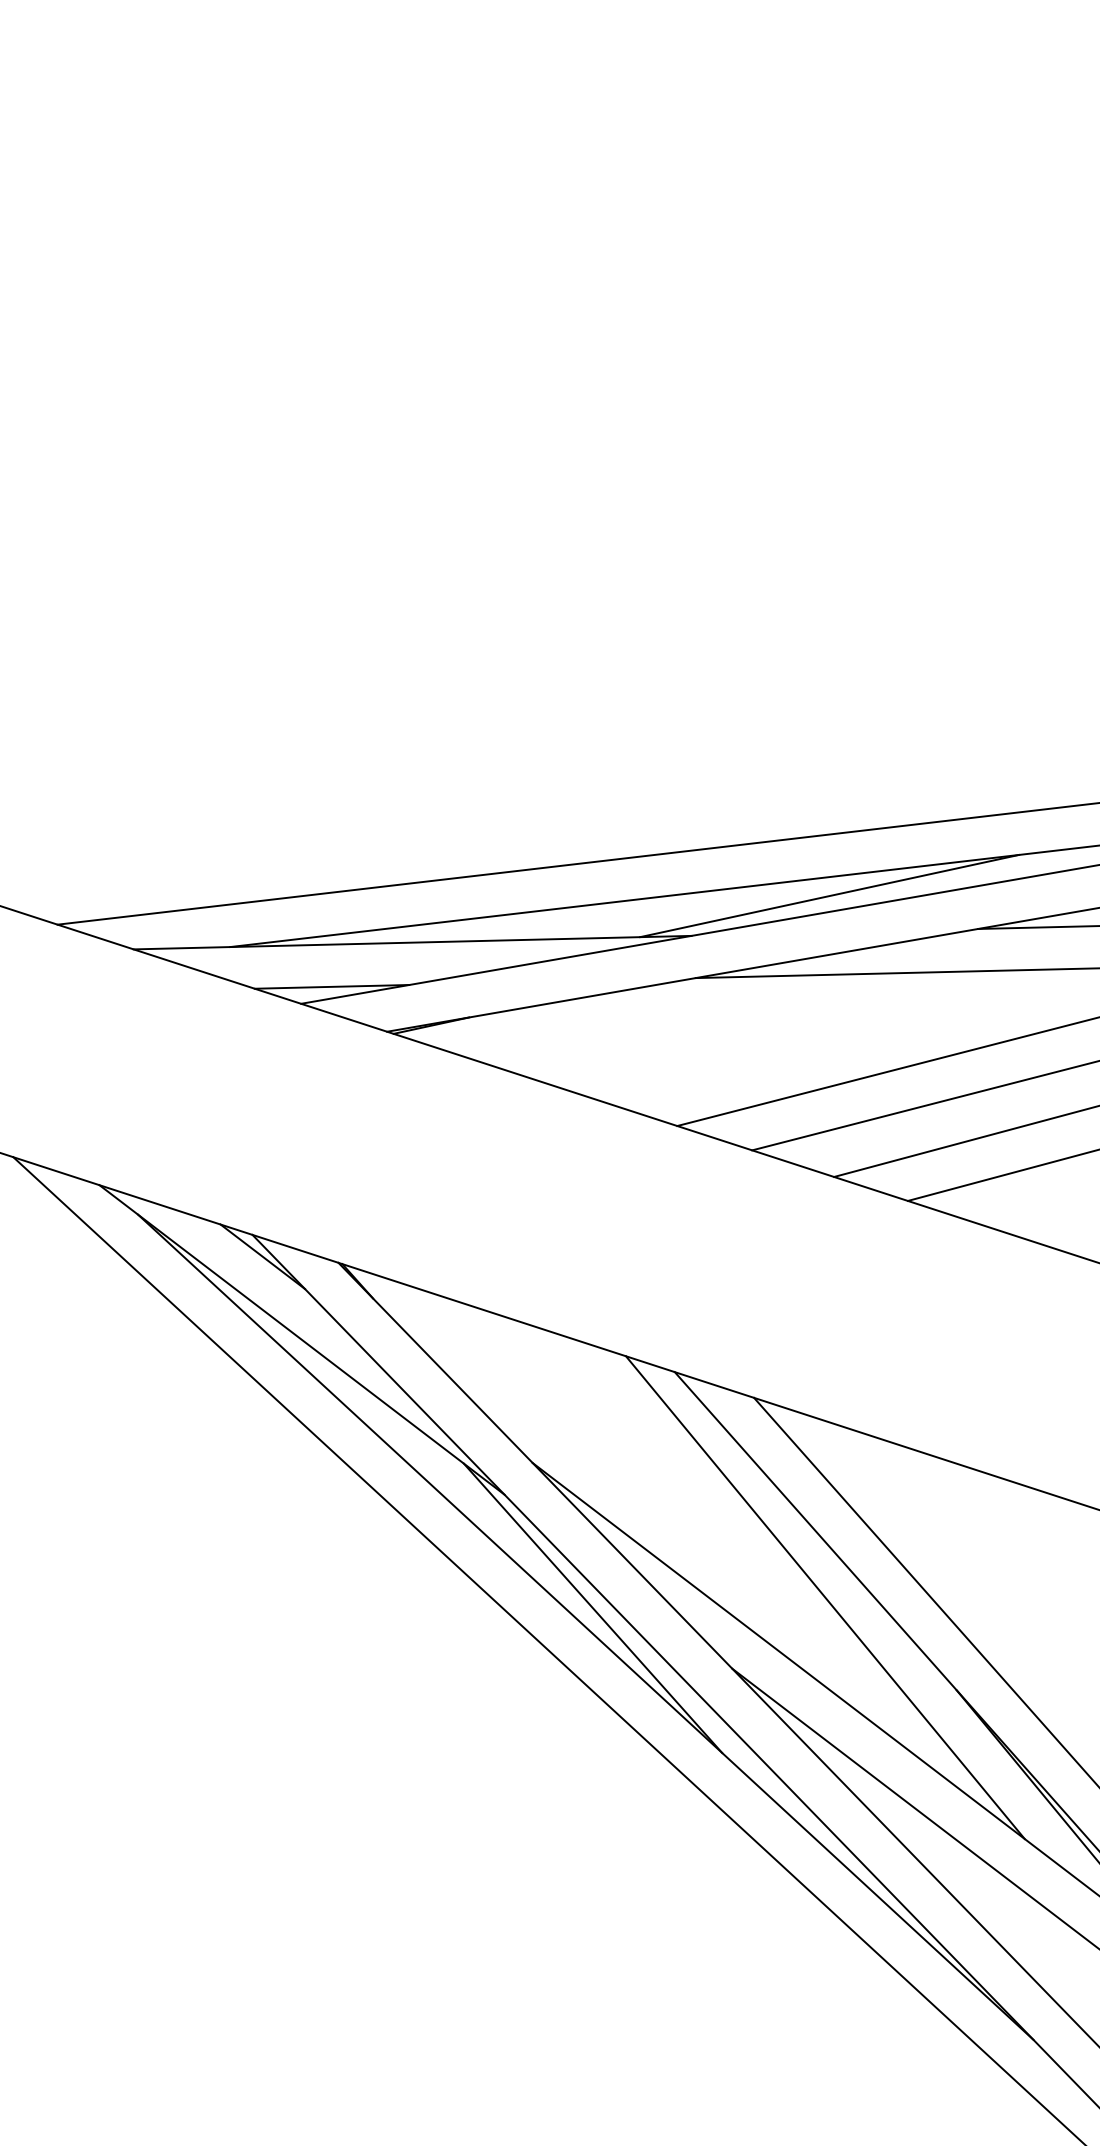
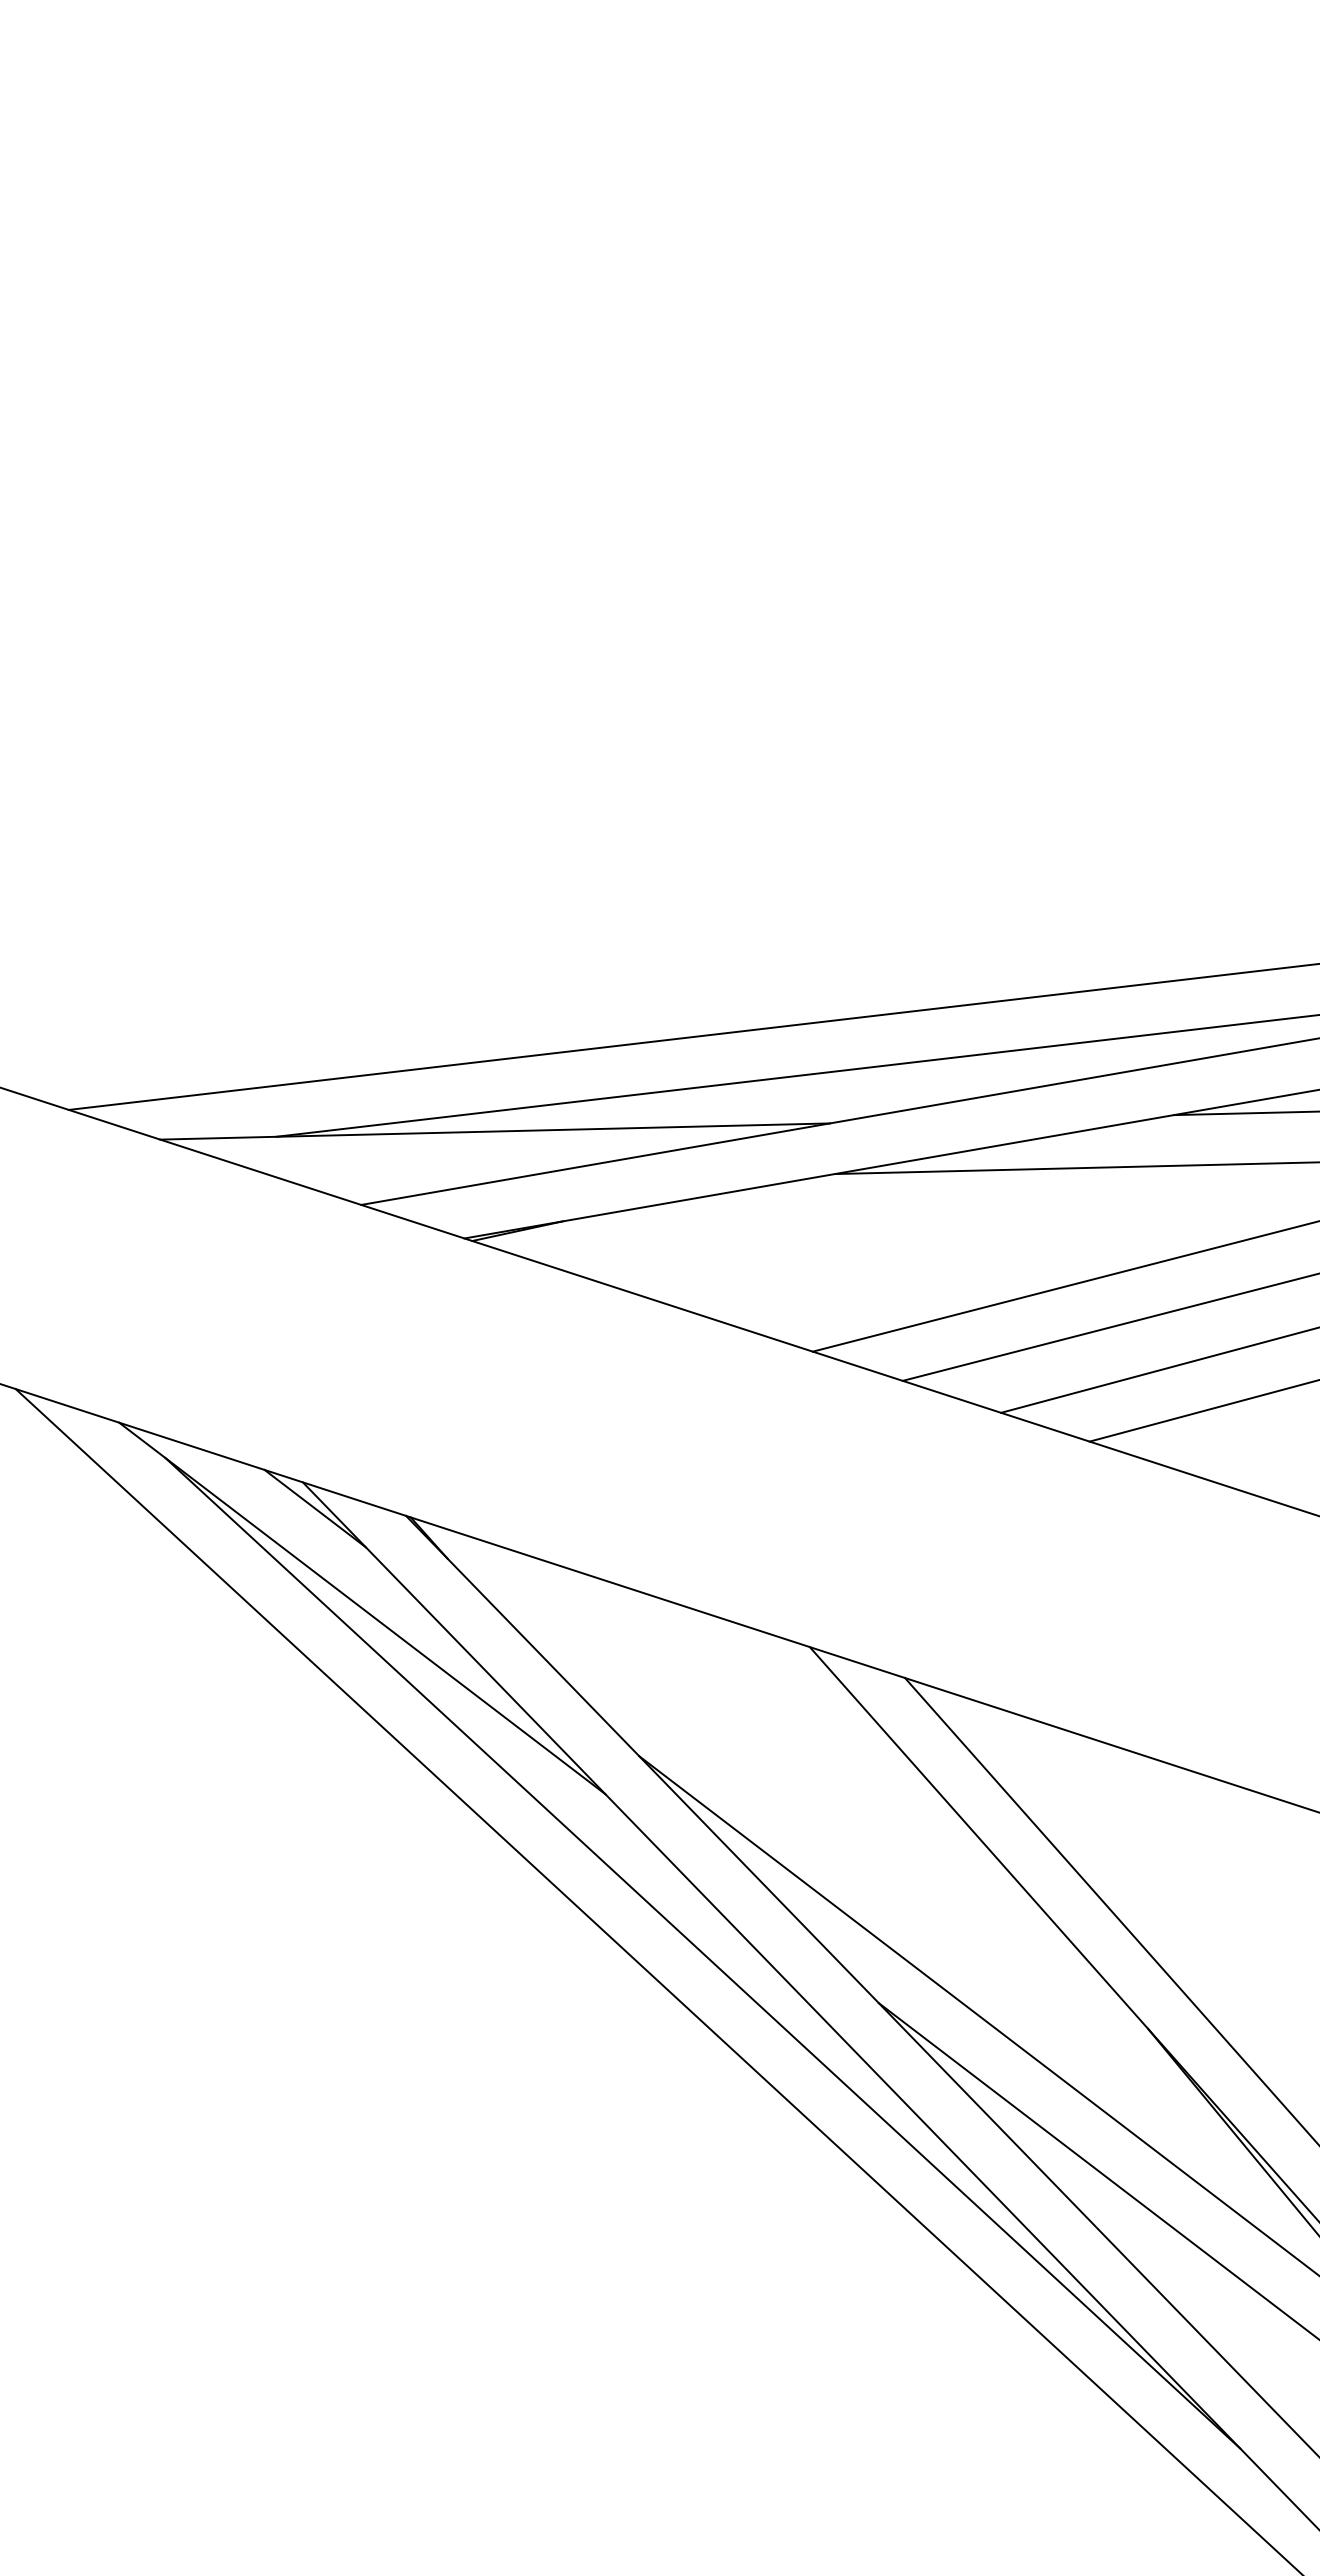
line: (829, 895) -> (995, 1075), removed
line: (332, 986) -> (398, 1184), removed
line: (825, 1597) -> (990, 1917), removed
line: (592, 1608) -> (711, 1930), removed

